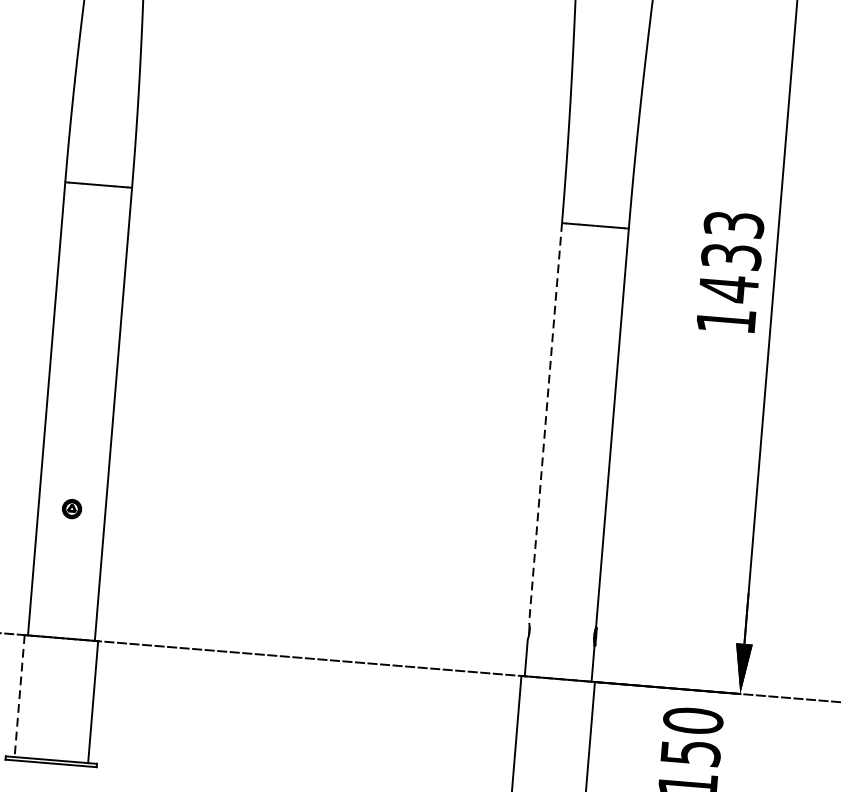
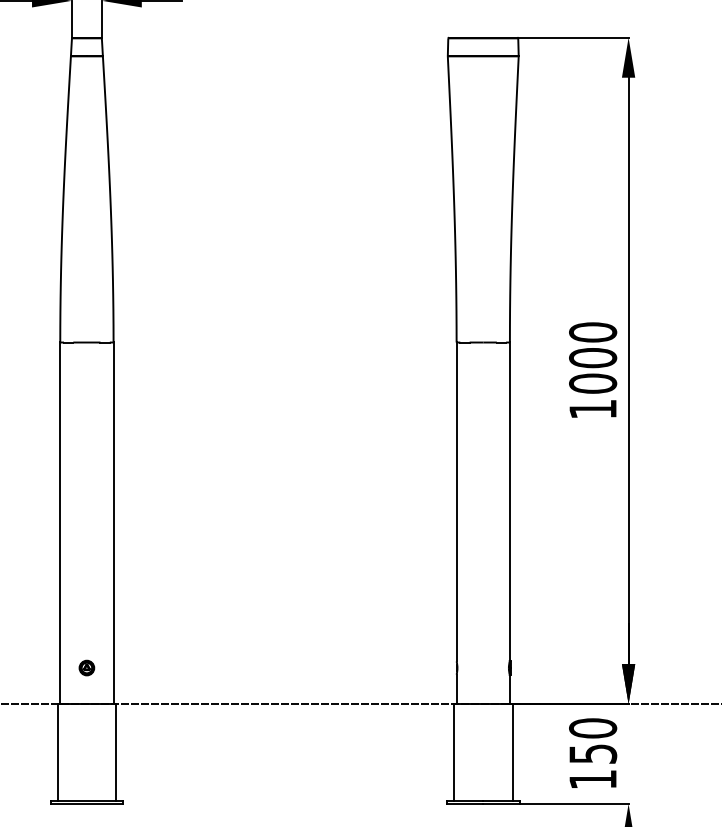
text: (731, 257) -> (593, 358), 1433 -> 1000
line: (545, 423) -> (456, 502), dashed -> solid
part: (71, 508) -> (86, 667), moved
line: (19, 695) -> (57, 752), dashed -> solid

